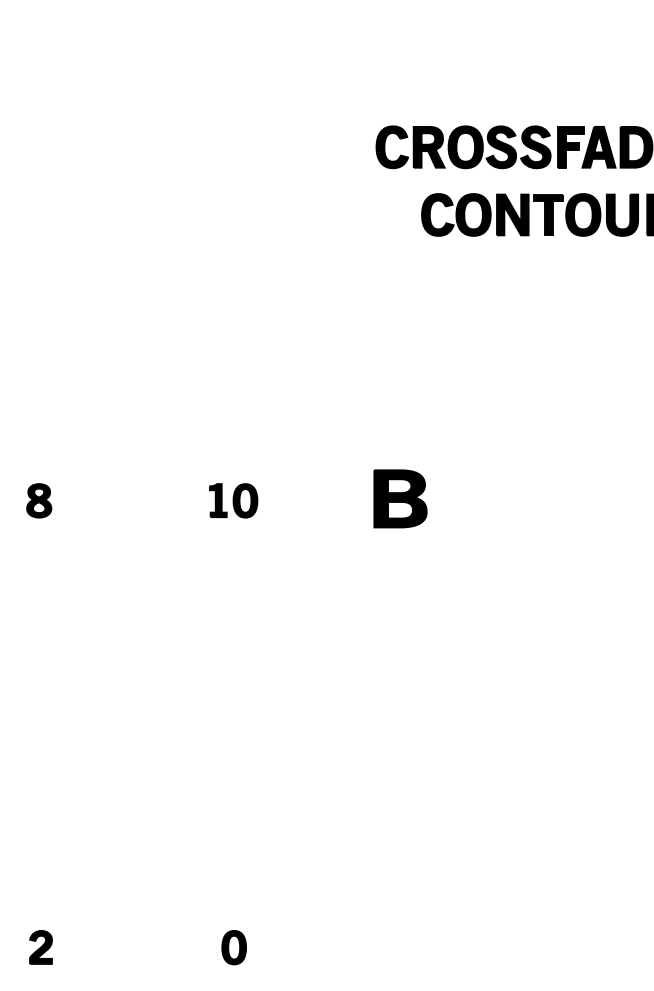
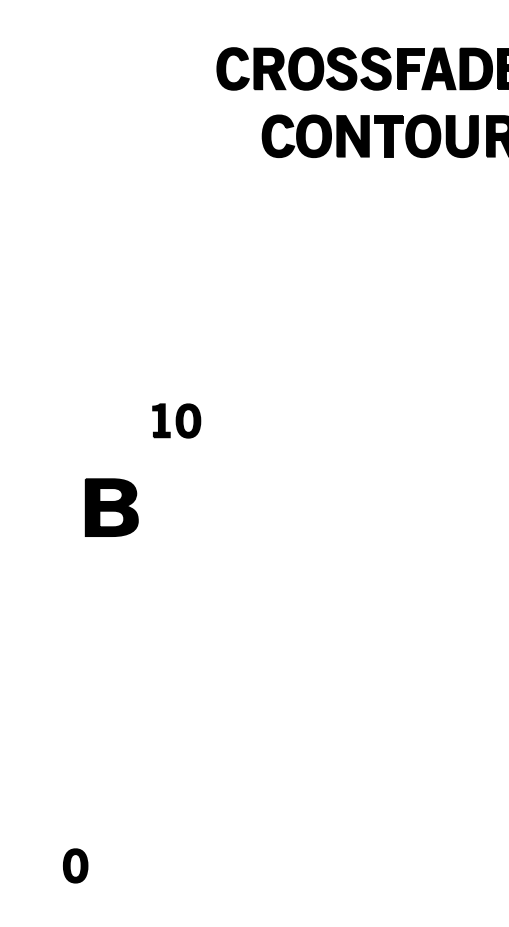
part: (400, 498) -> (111, 507), moved
part: (233, 500) -> (176, 420), moved

